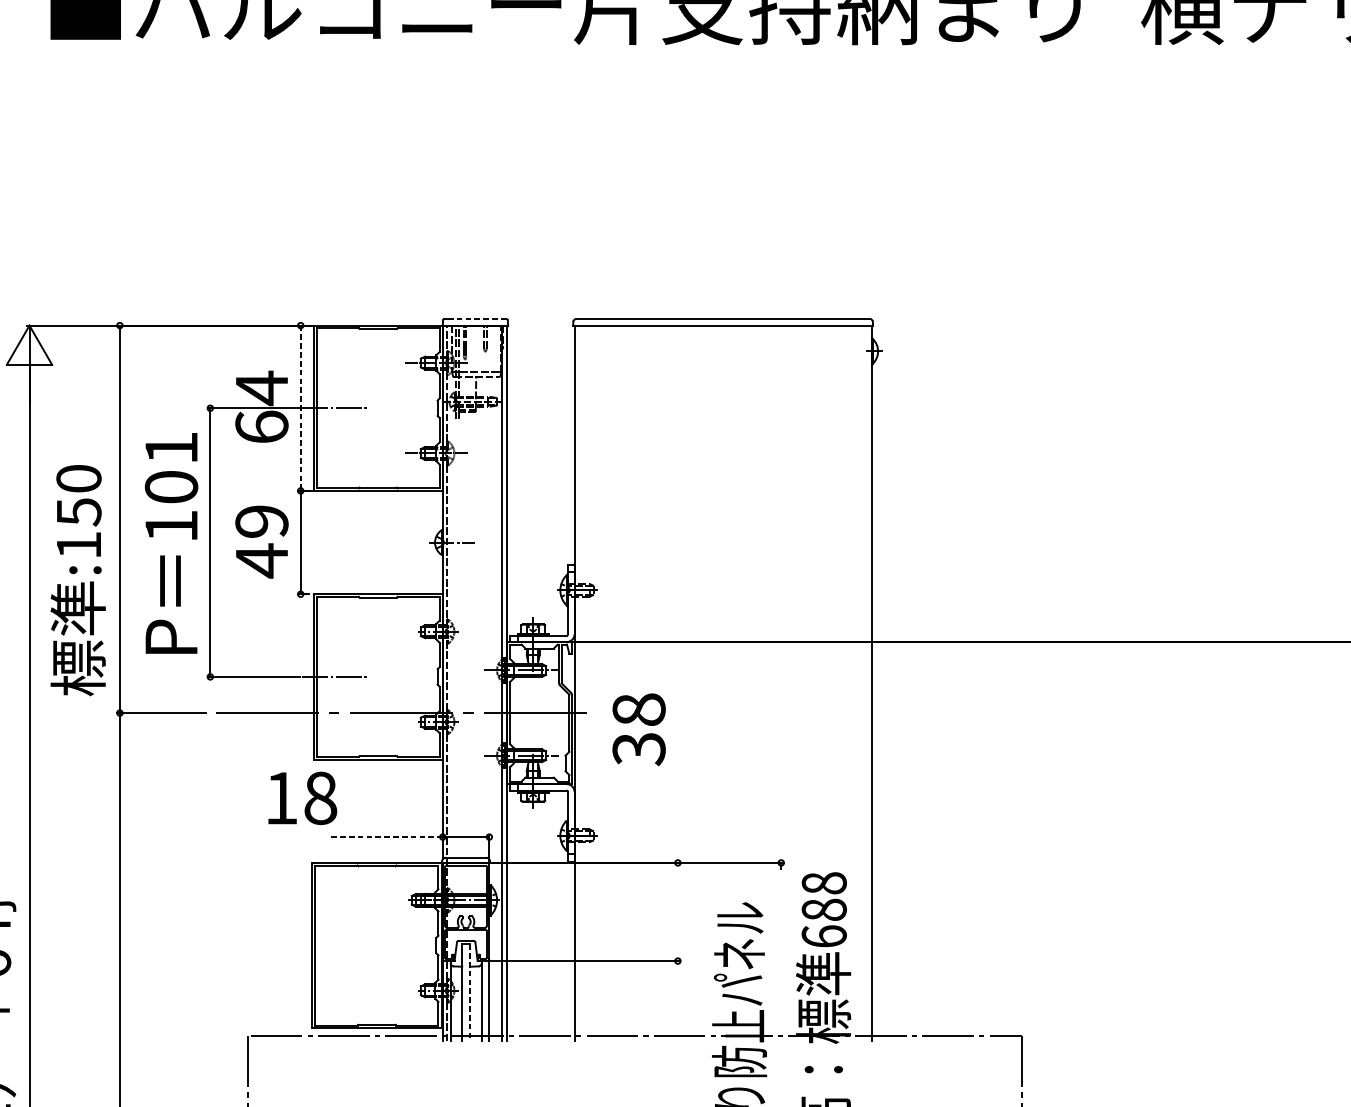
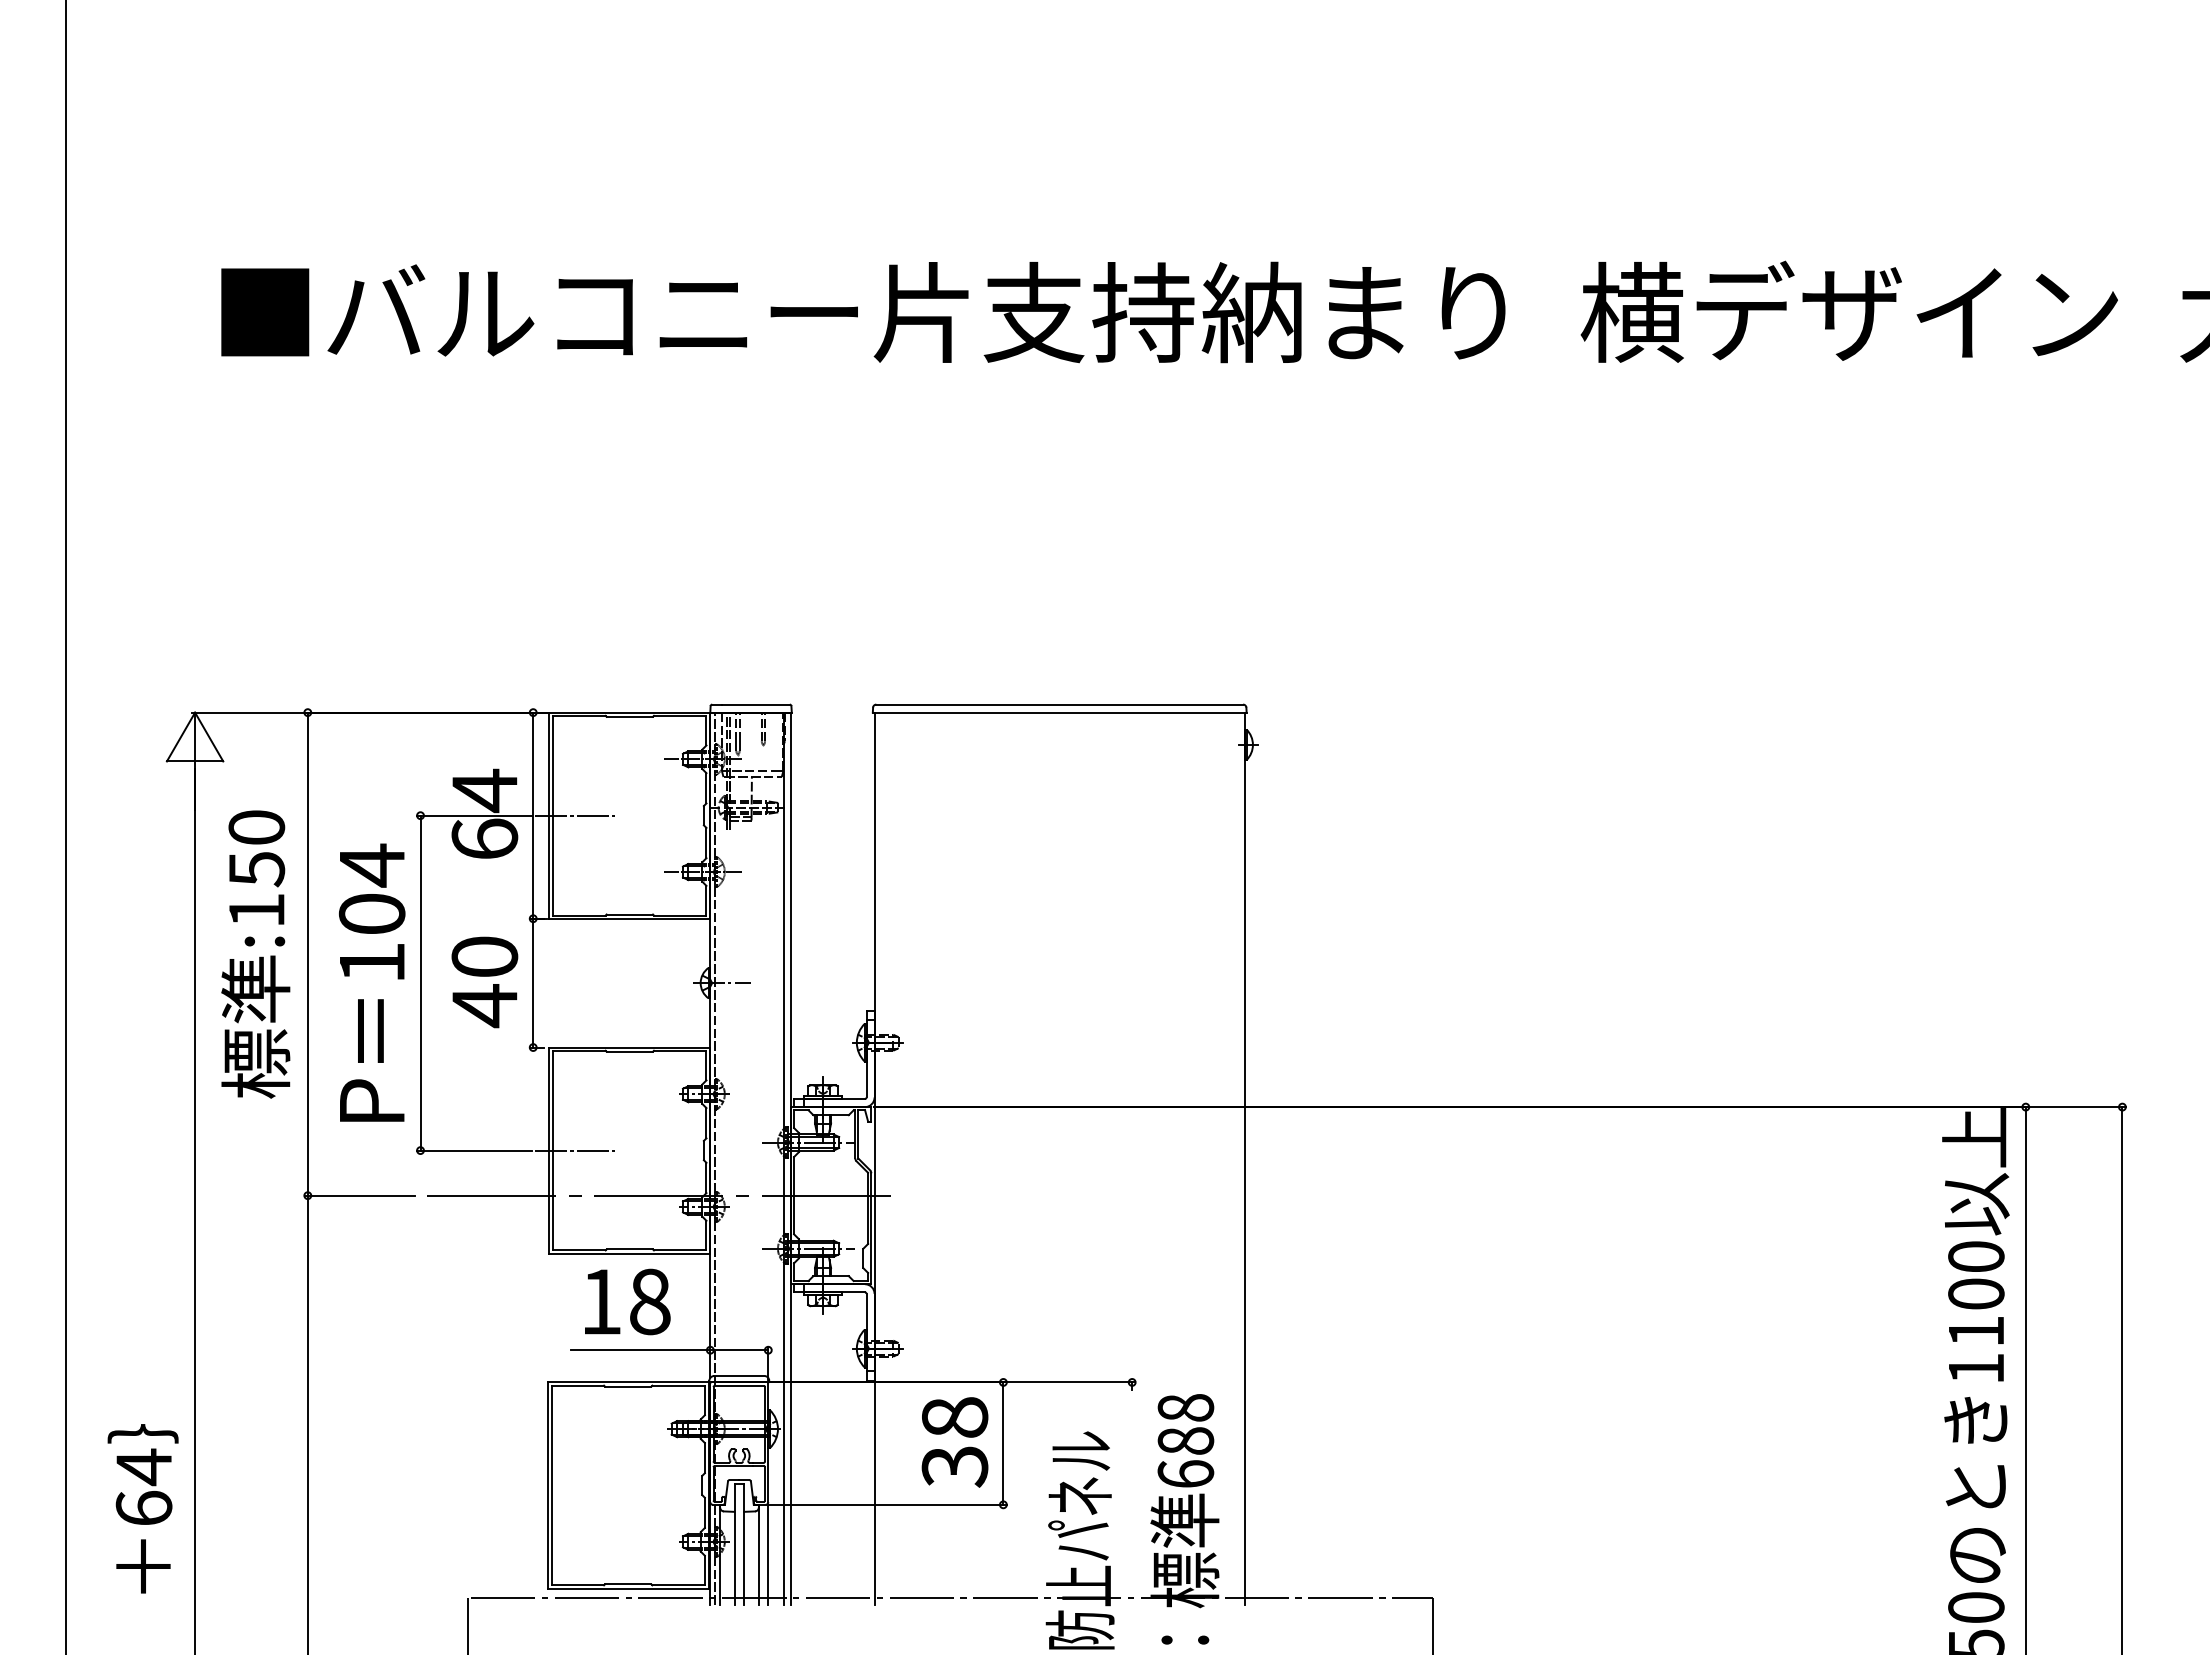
line: (479, 319) -> (755, 704), dashed -> solid
line: (300, 408) -> (533, 816), dashed -> solid
text: (171, 448) -> (372, 865), 101 -> 104
text: (261, 521) -> (484, 956), 49 -> 40
text: (77, 580) -> (255, 954), moved
text: (638, 729) -> (954, 1442), moved
text: (302, 797) -> (627, 1301), moved
line: (386, 837) -> (640, 1350), dashed -> solid
line: (677, 911) -> (1003, 1443), added
line: (470, 992) -> (744, 1544), dashed -> solid

